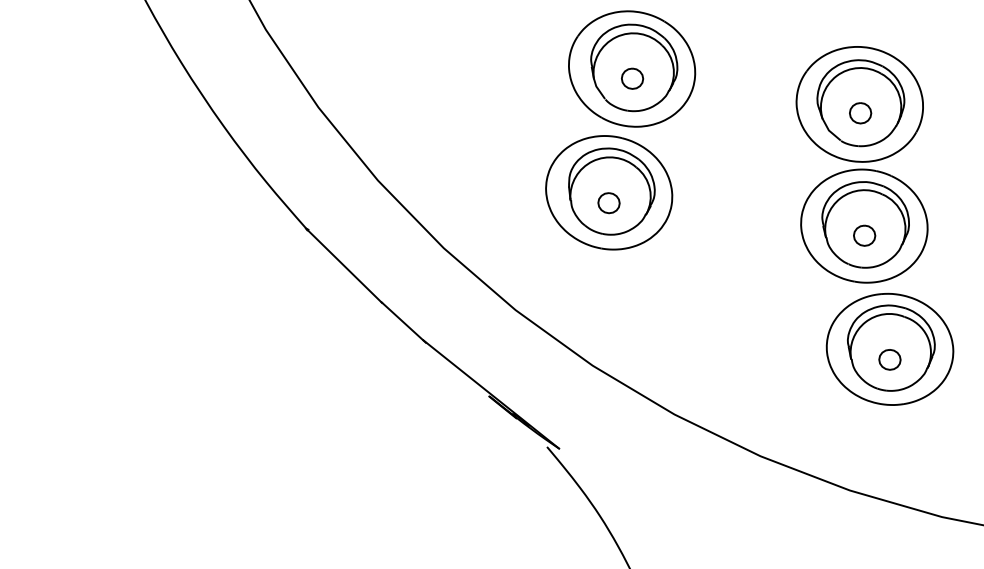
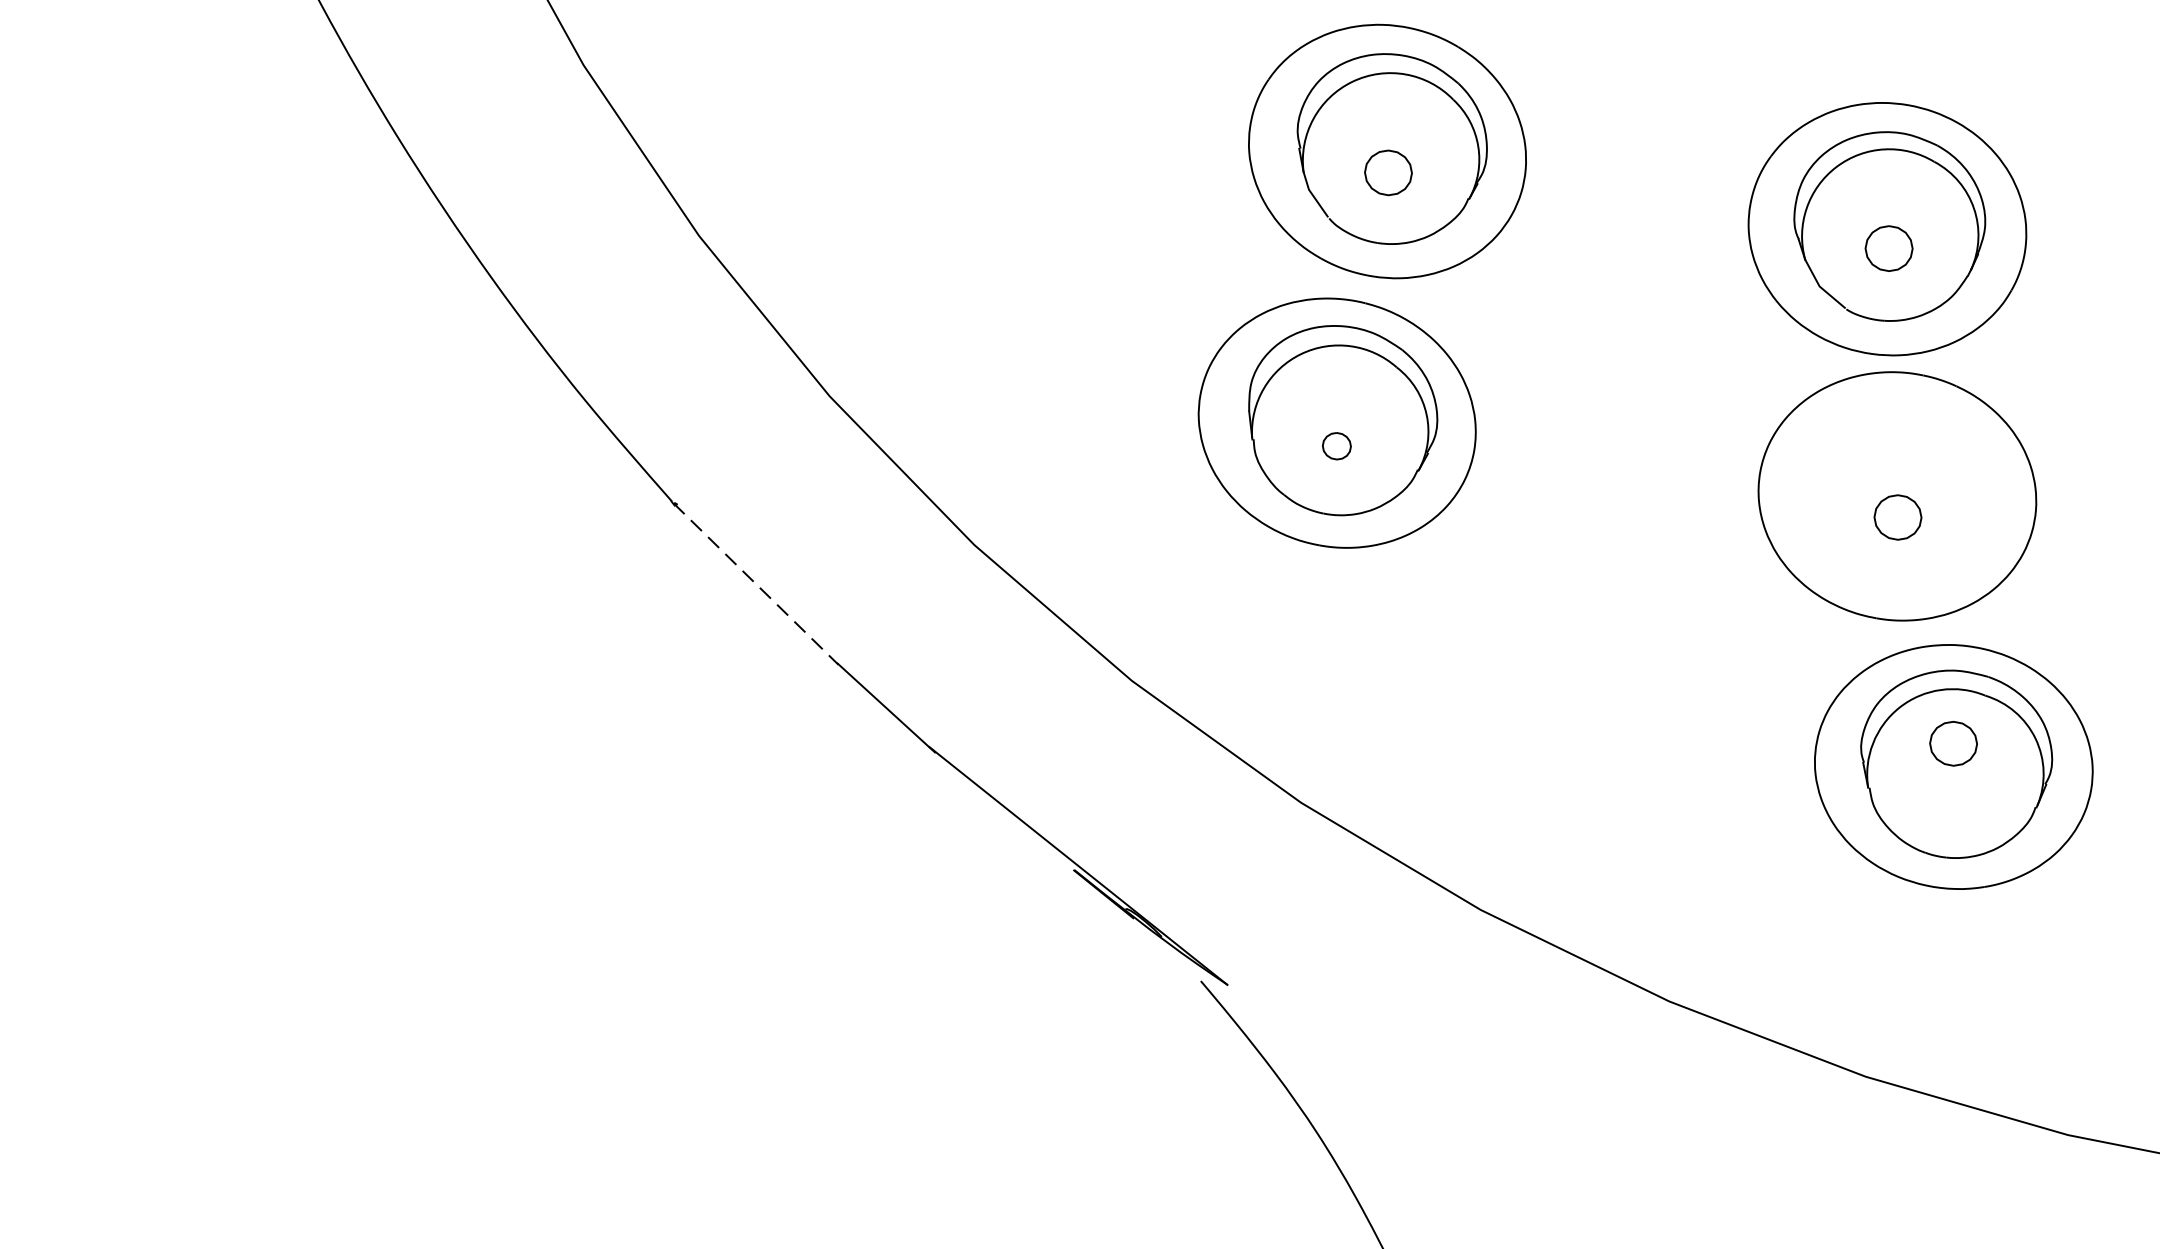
part: (608, 203) -> (1335, 446), size x0.6
part: (865, 224) -> (1899, 492), removed
line: (344, 266) -> (756, 584), solid -> dashed
part: (889, 359) -> (1952, 743), moved

